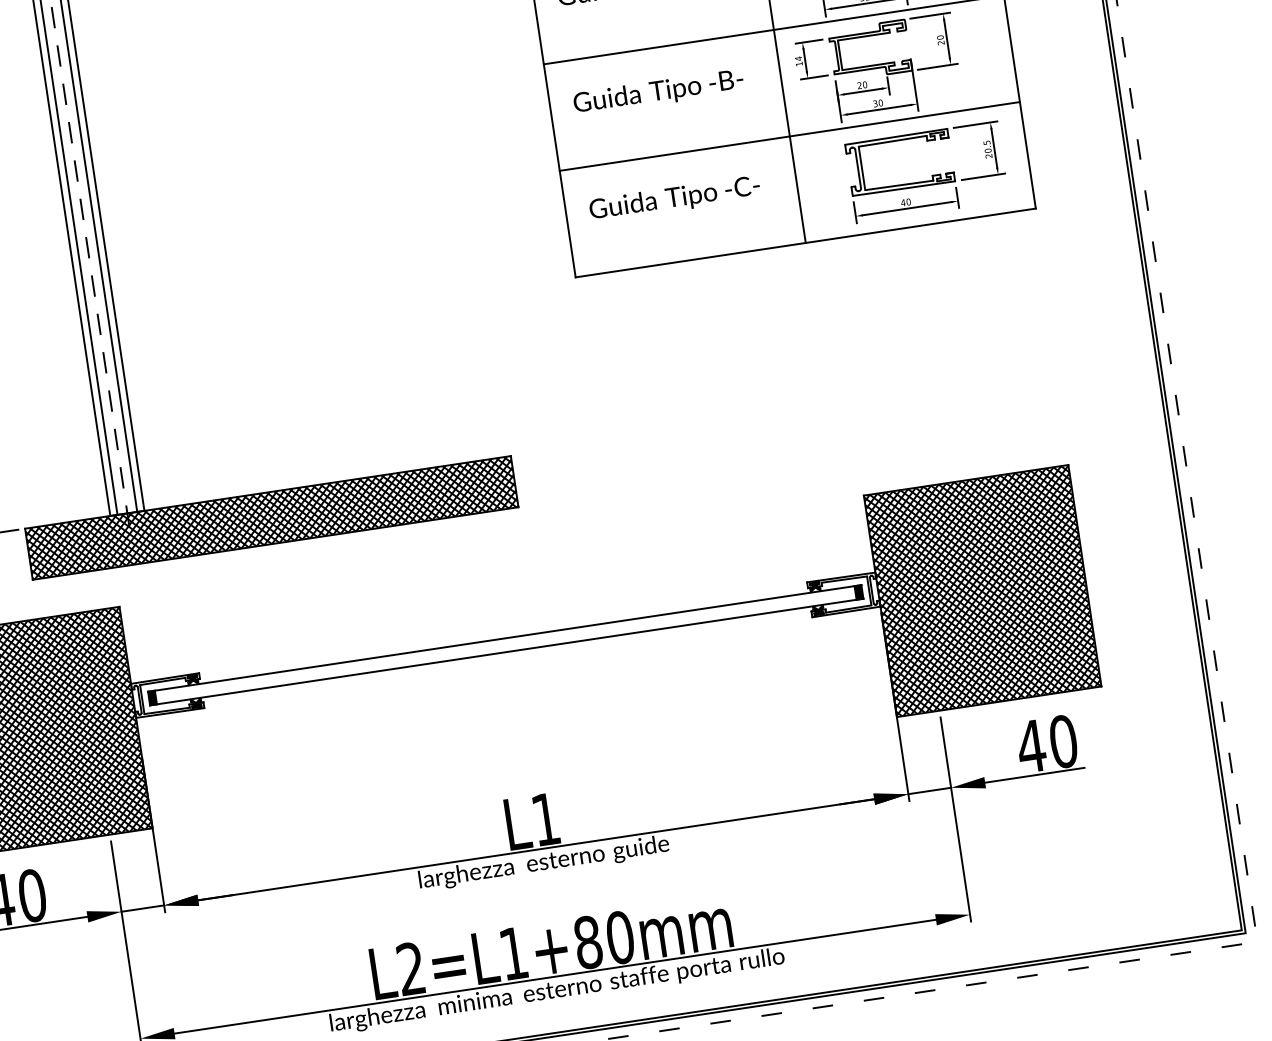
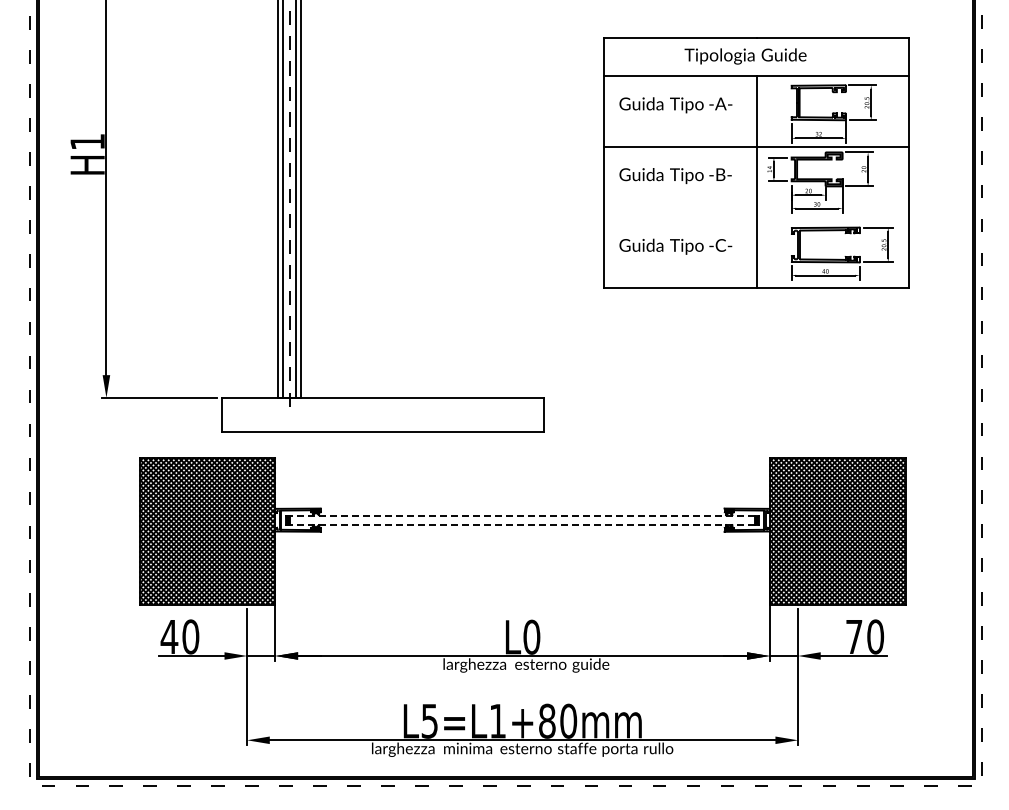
line: (789, 136) -> (756, 217), removed
hatch: (270, 517) -> (382, 414), removed
line: (504, 638) -> (522, 515), solid -> dashed
line: (506, 651) -> (522, 524), solid -> dashed
text: (1031, 745) -> (854, 636), 40 -> 70
text: (545, 818) -> (531, 636), L1 -> L0
text: (410, 967) -> (429, 720), L2=L1+80mm -> L5=L1+80mm

